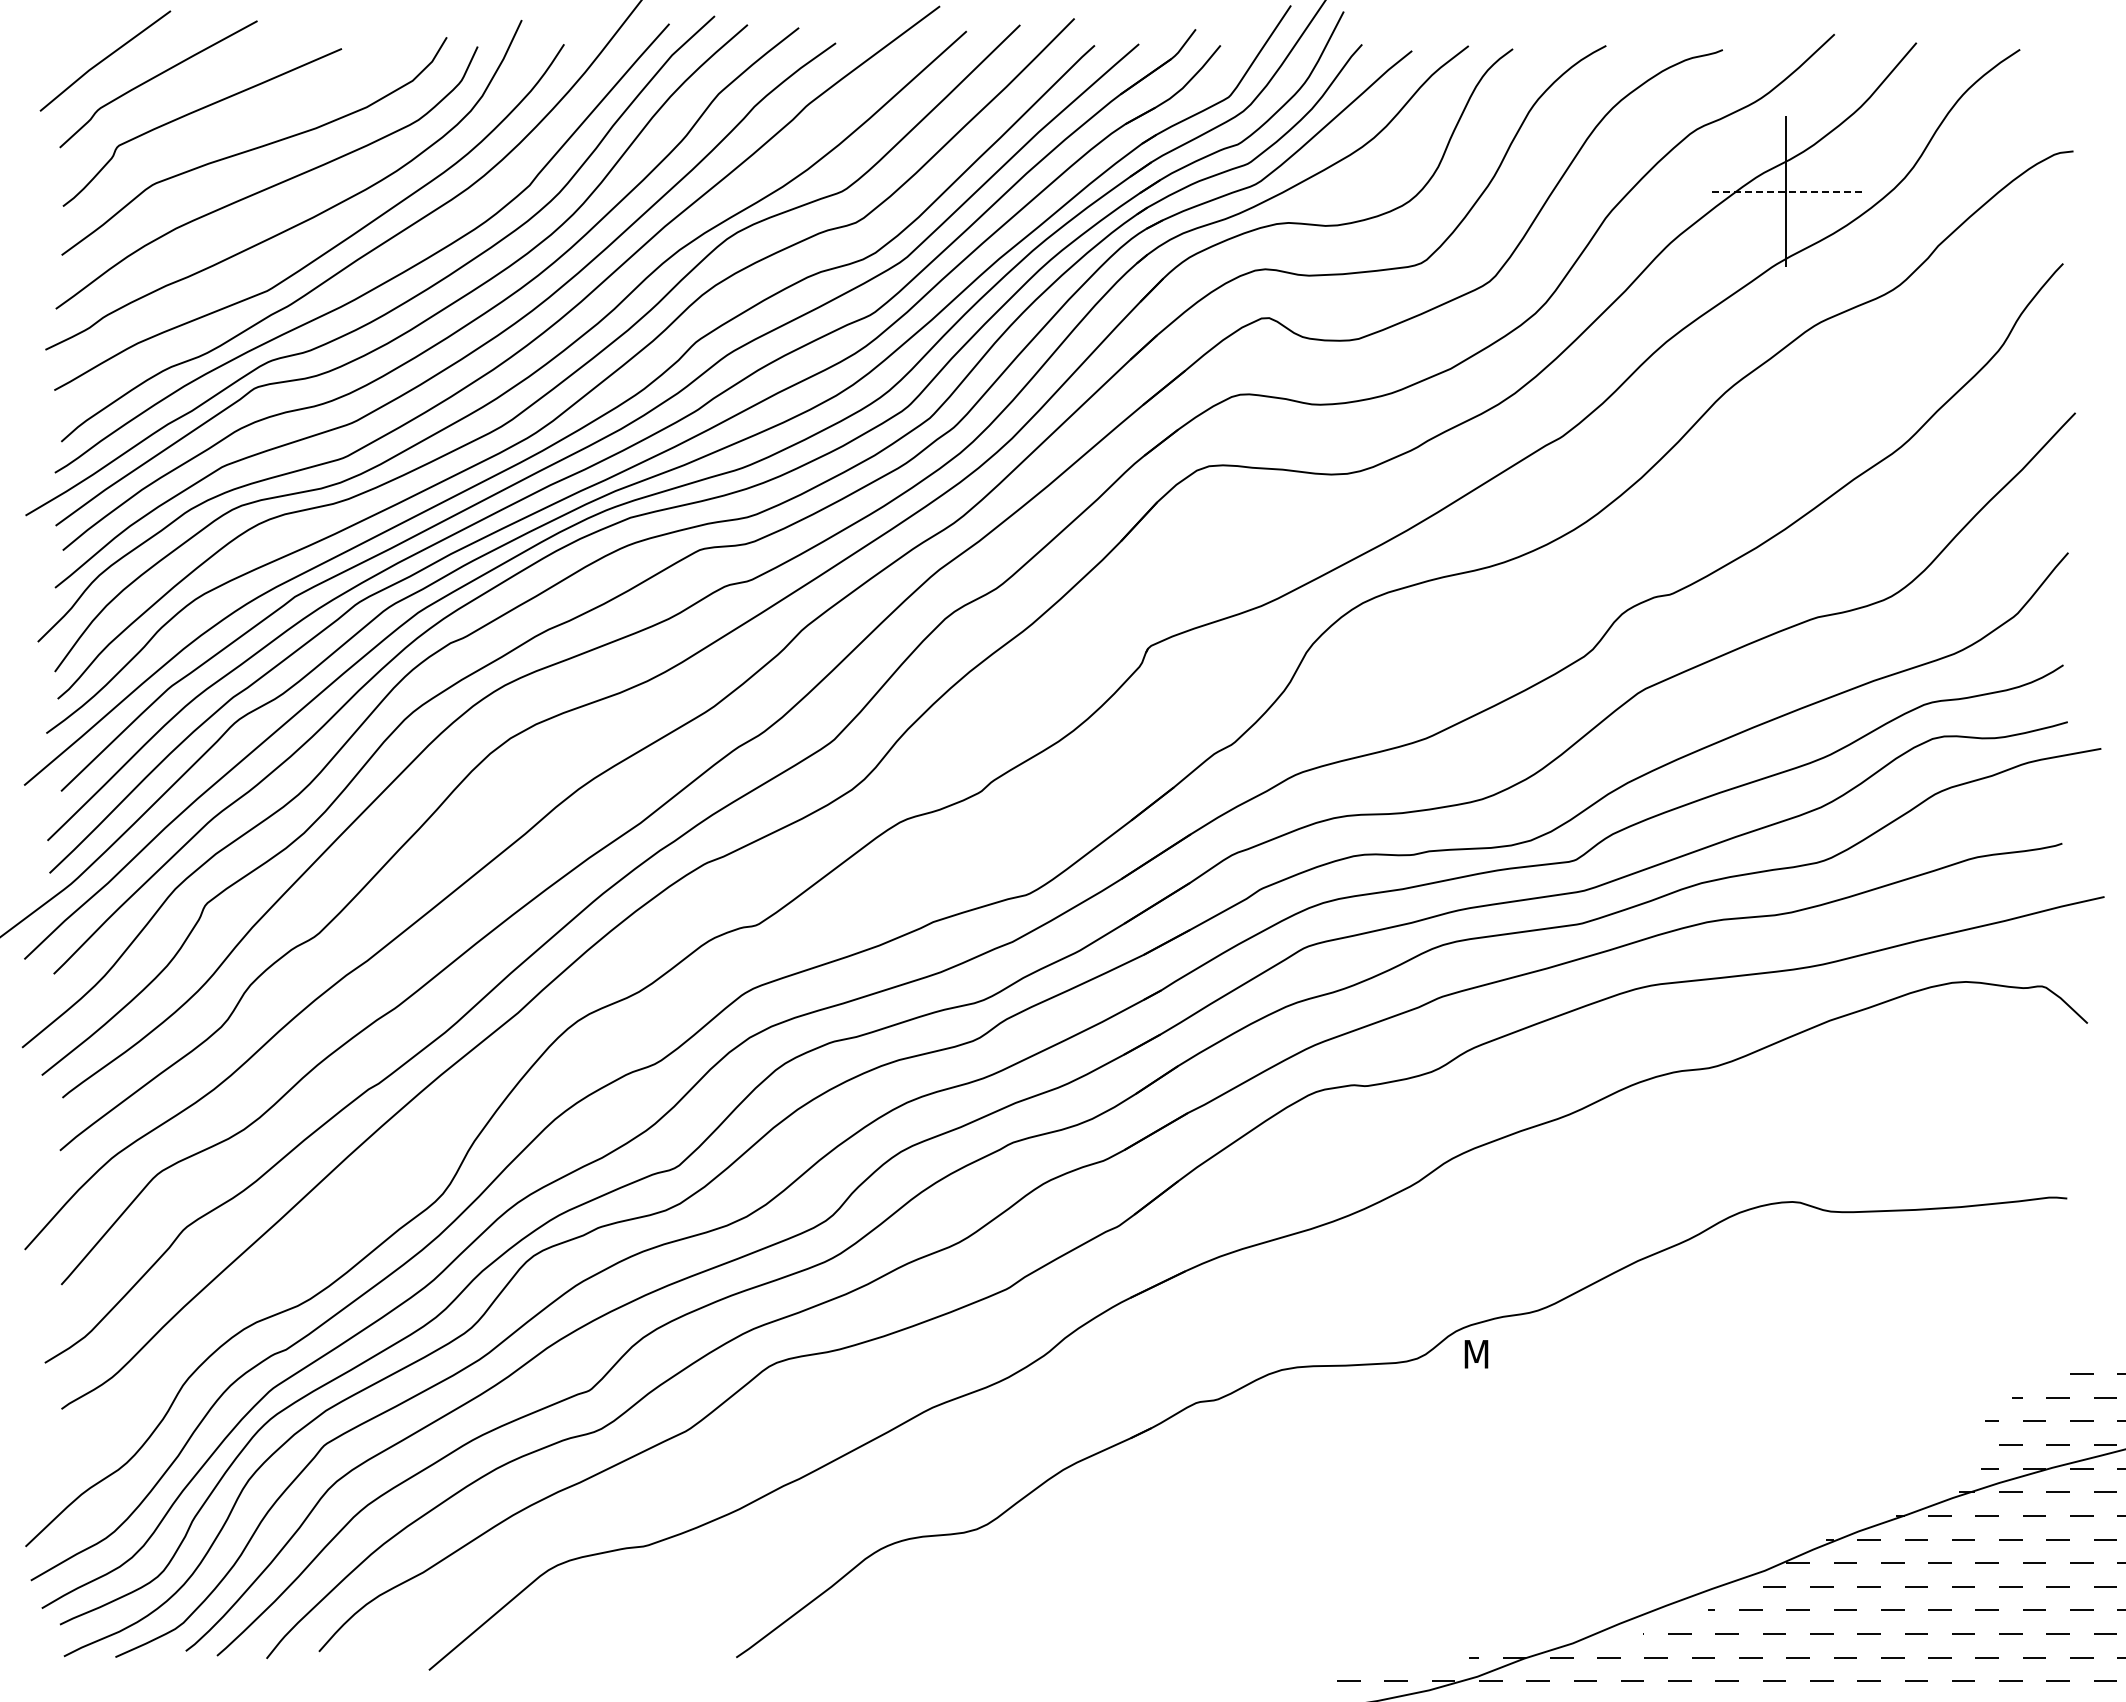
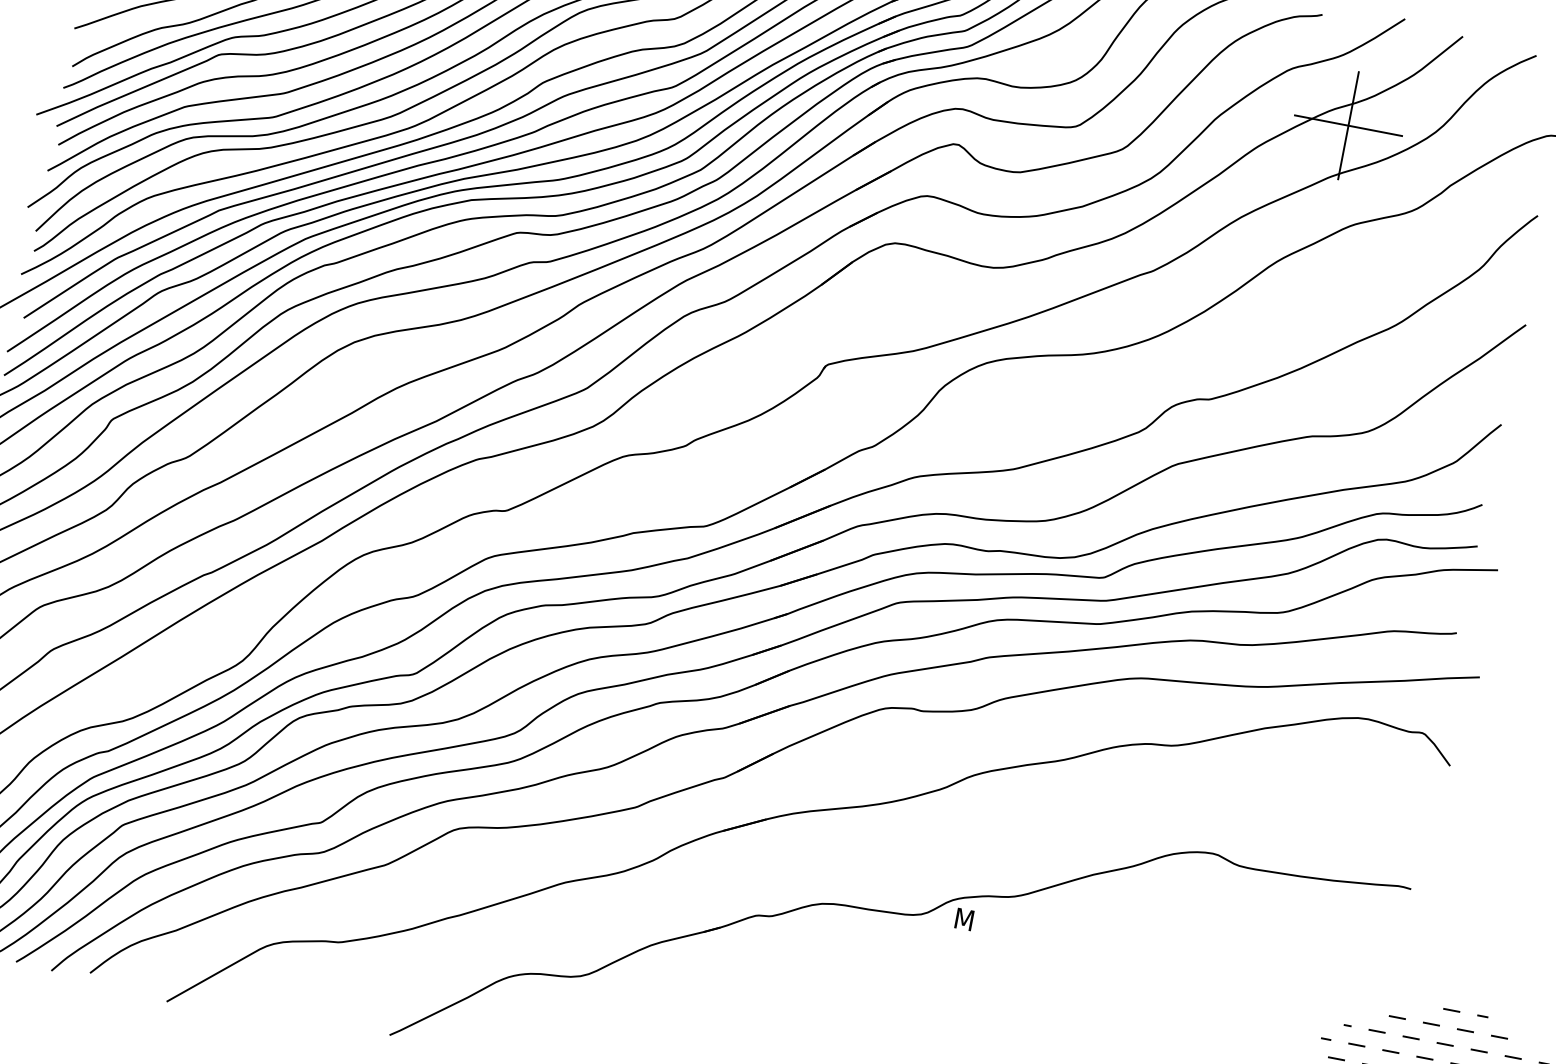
line: (1786, 191) -> (1348, 125), dashed -> solid

